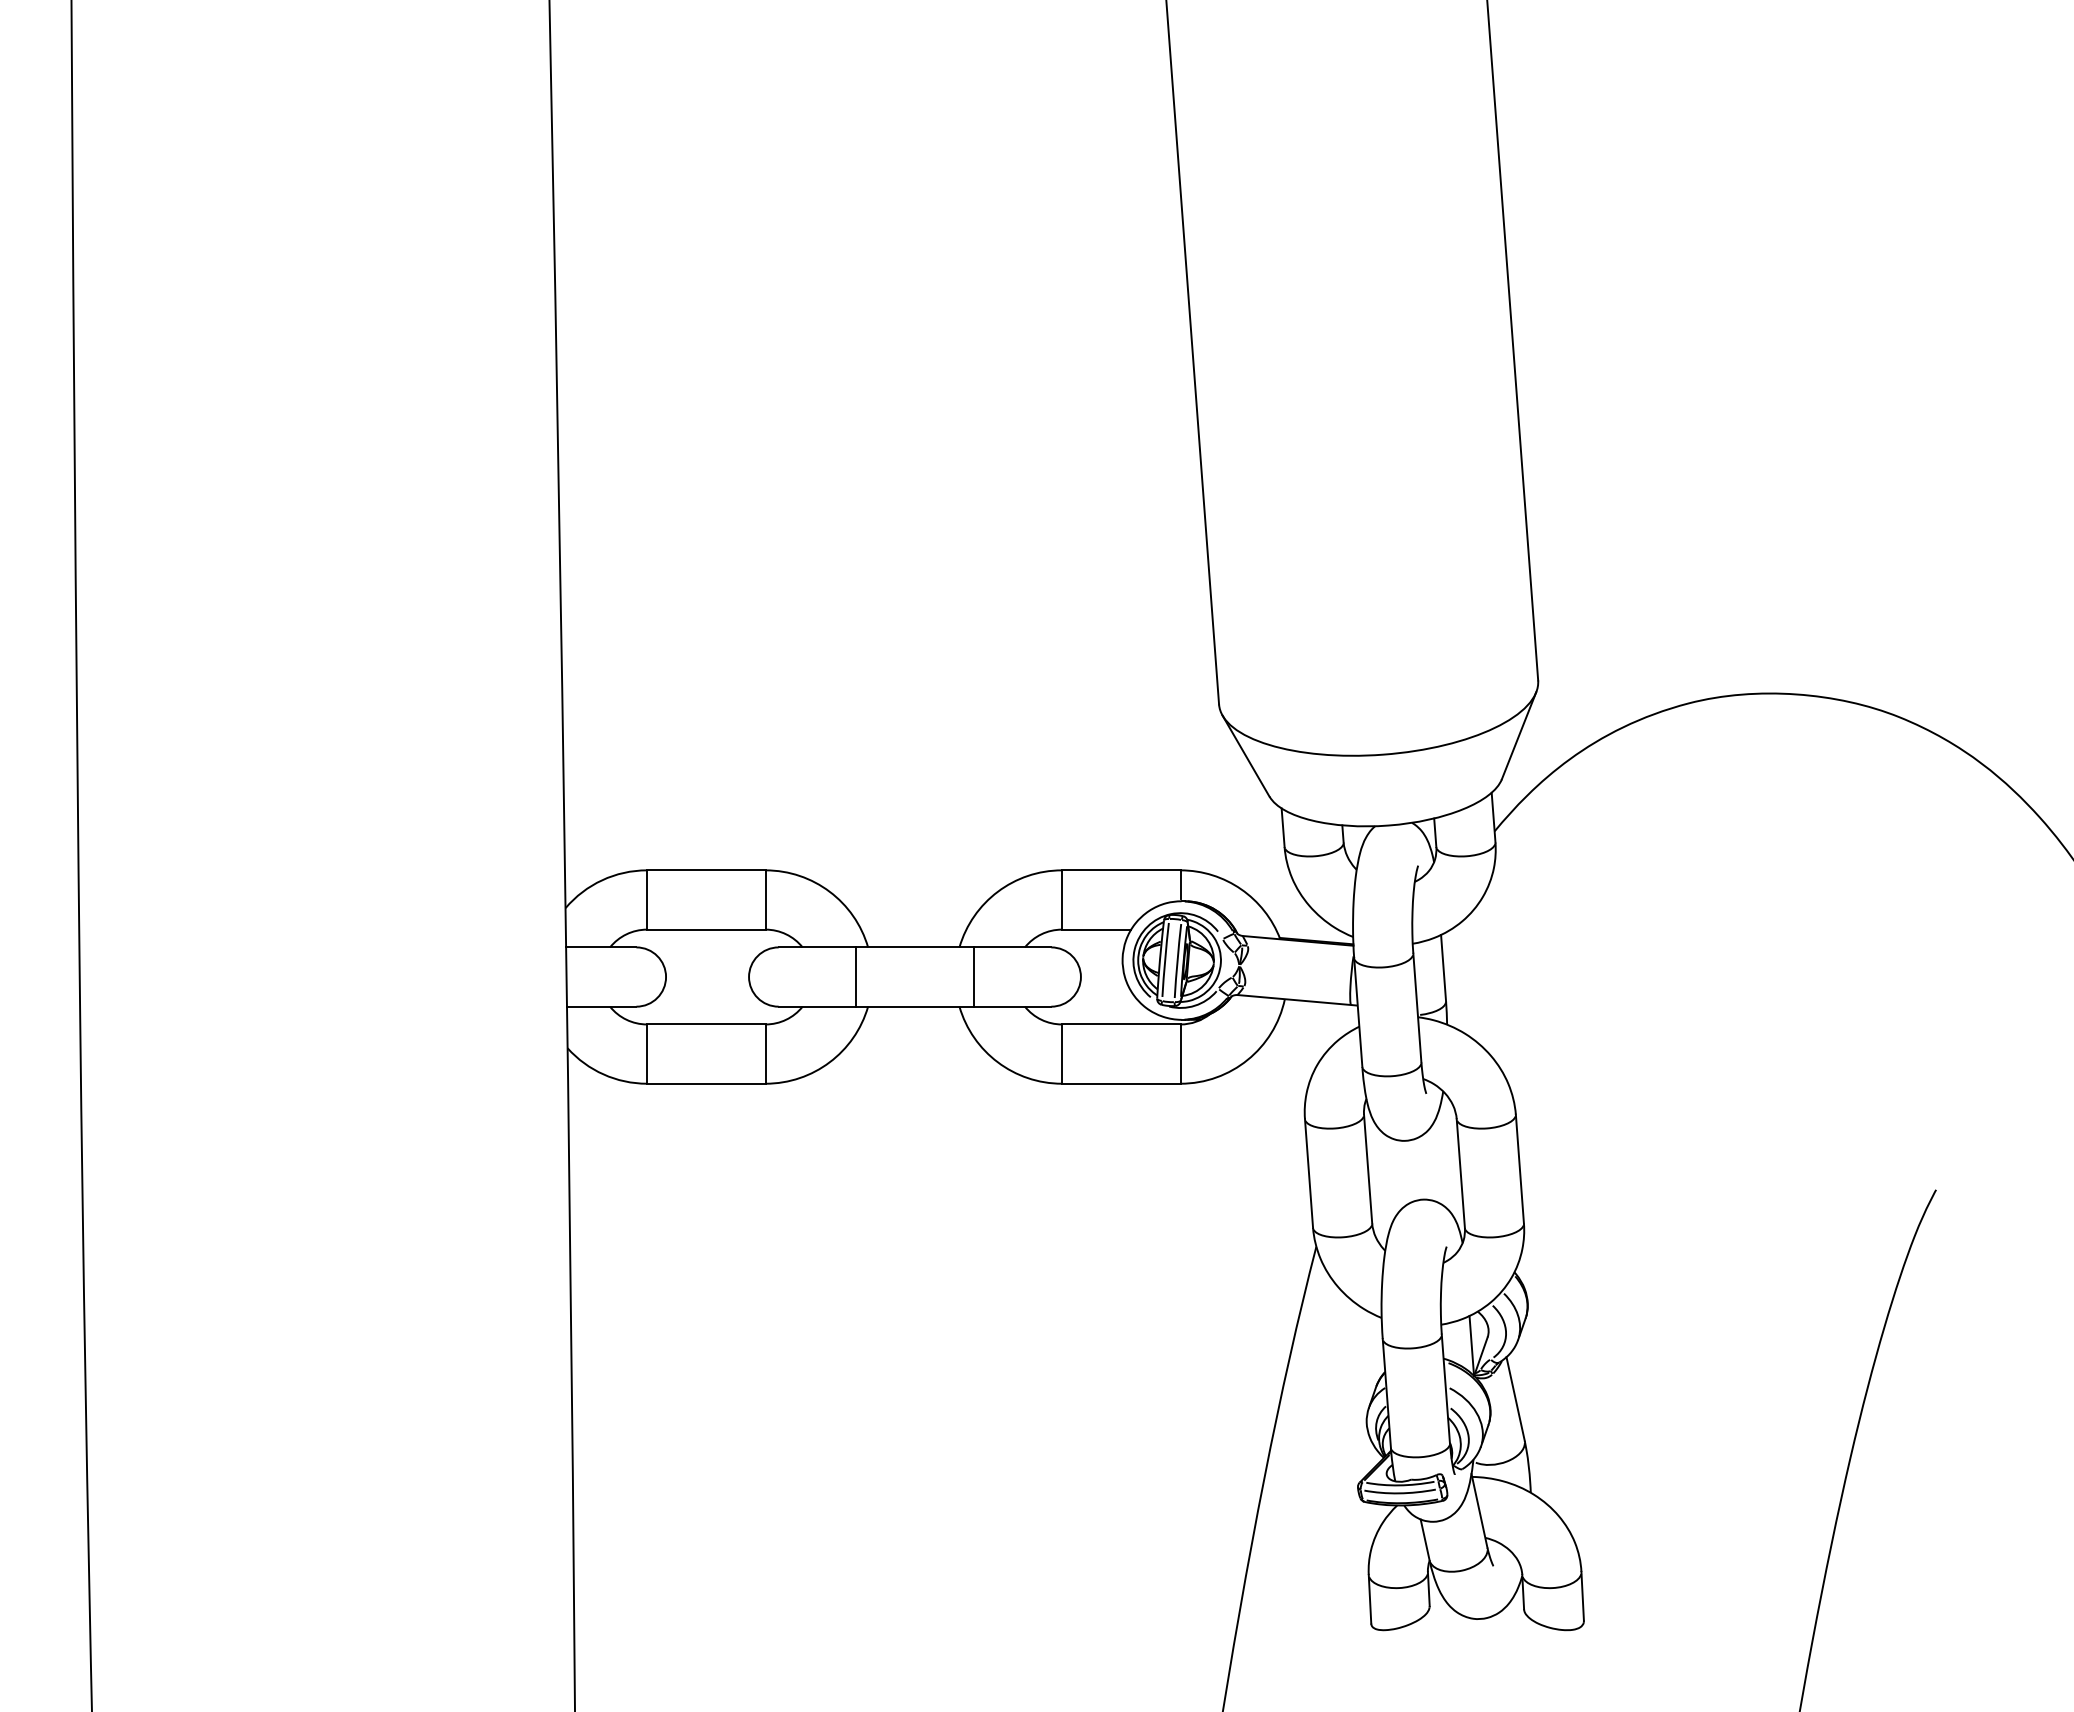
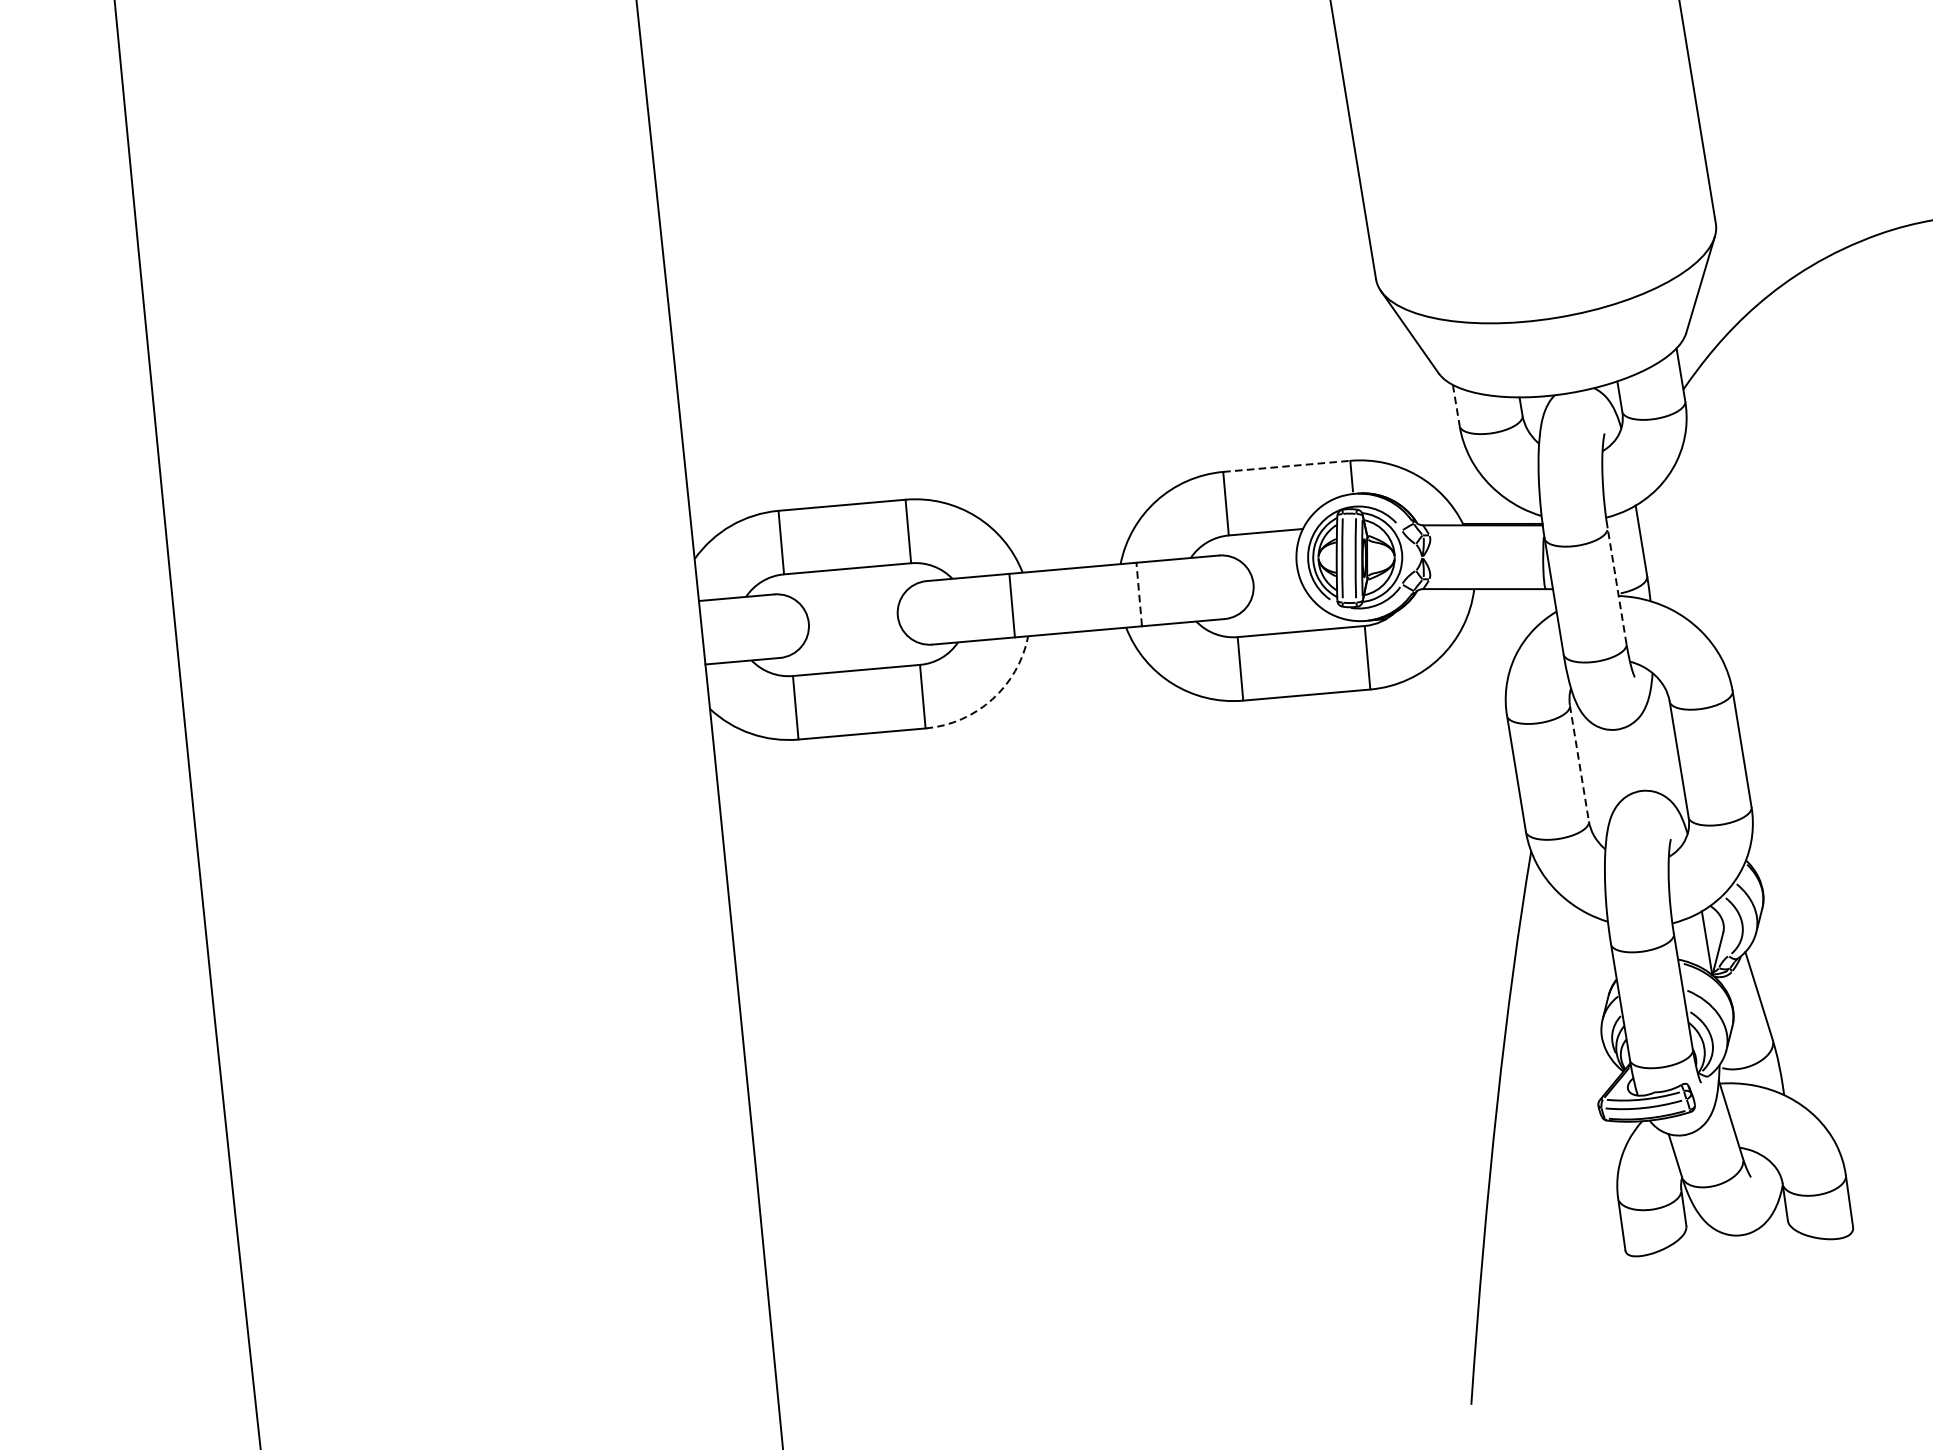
line: (1283, 828) -> (1456, 406), solid -> dashed
line: (1121, 870) -> (1287, 466), solid -> dashed
line: (974, 976) -> (1139, 593), solid -> dashed
line: (1417, 1008) -> (1617, 586), solid -> dashed
arc: (829, 1062) -> (992, 699), solid -> dashed
line: (1368, 1169) -> (1579, 763), solid -> dashed

